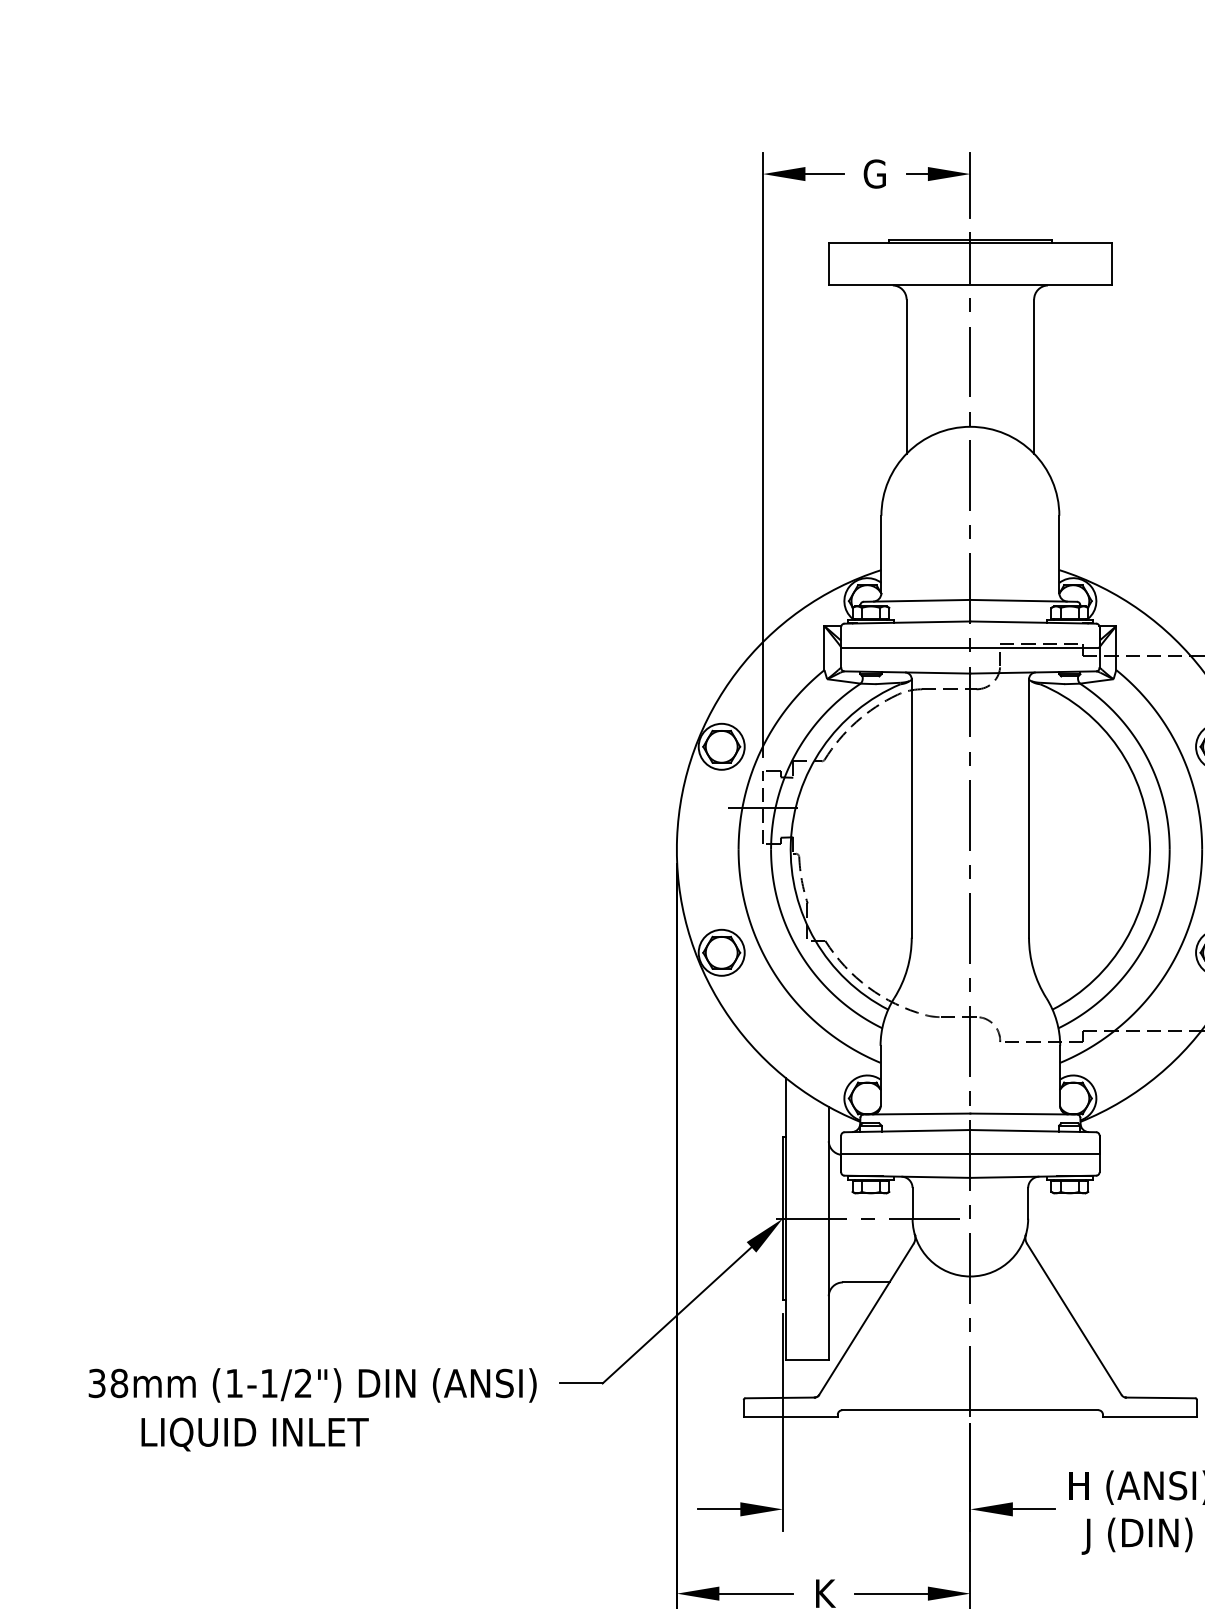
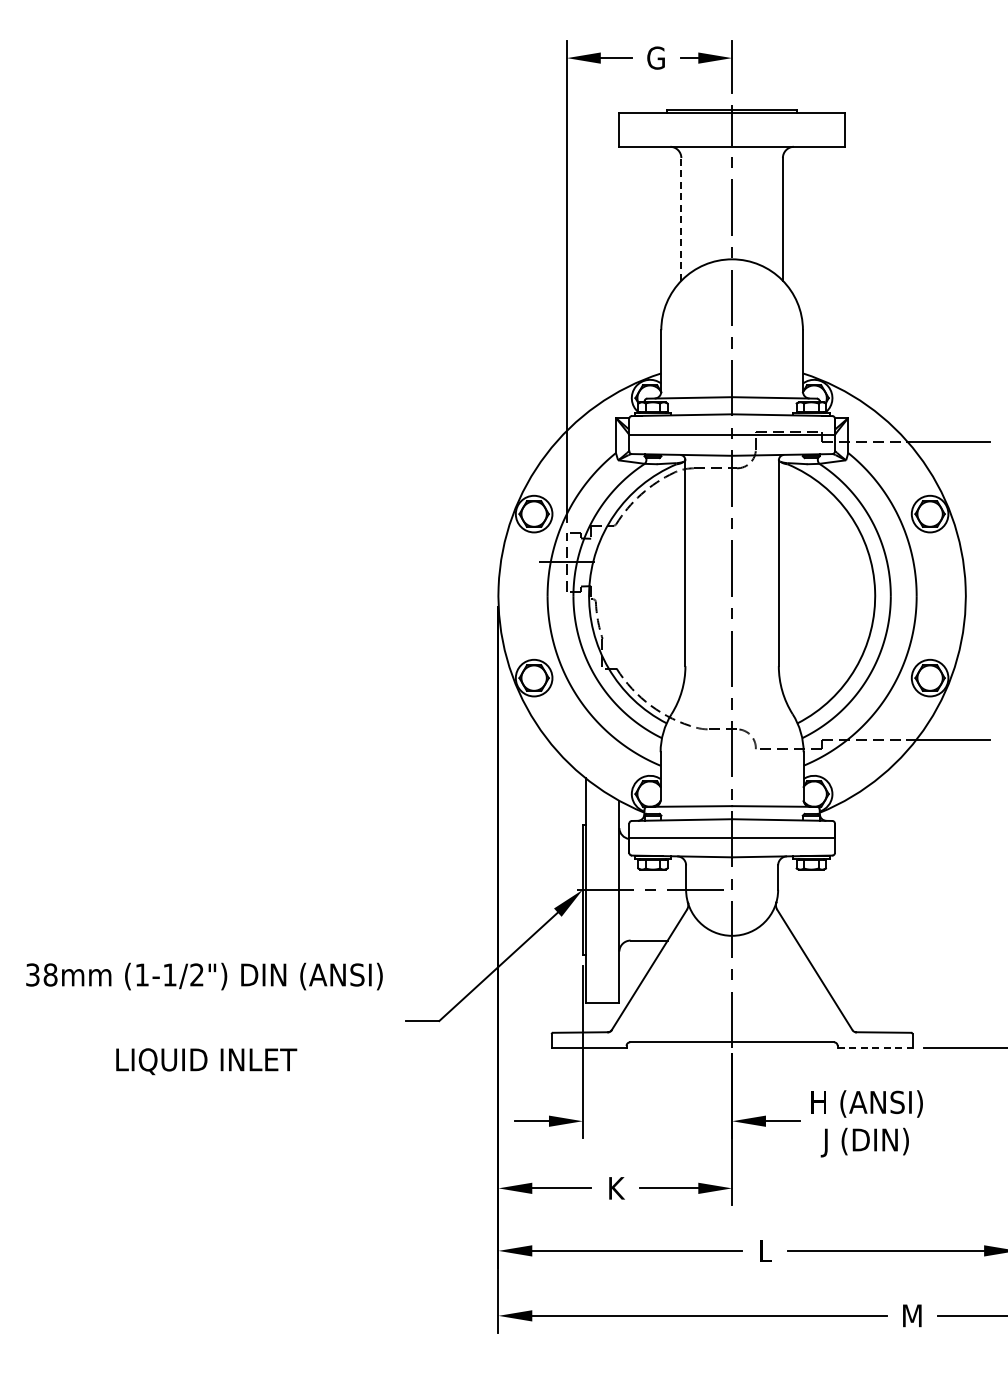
line: (906, 375) -> (681, 218), solid -> dashed
text: (312, 1385) -> (204, 976), moved
line: (1150, 1416) -> (875, 1047), solid -> dashed
text: (254, 1434) -> (206, 1061), moved

